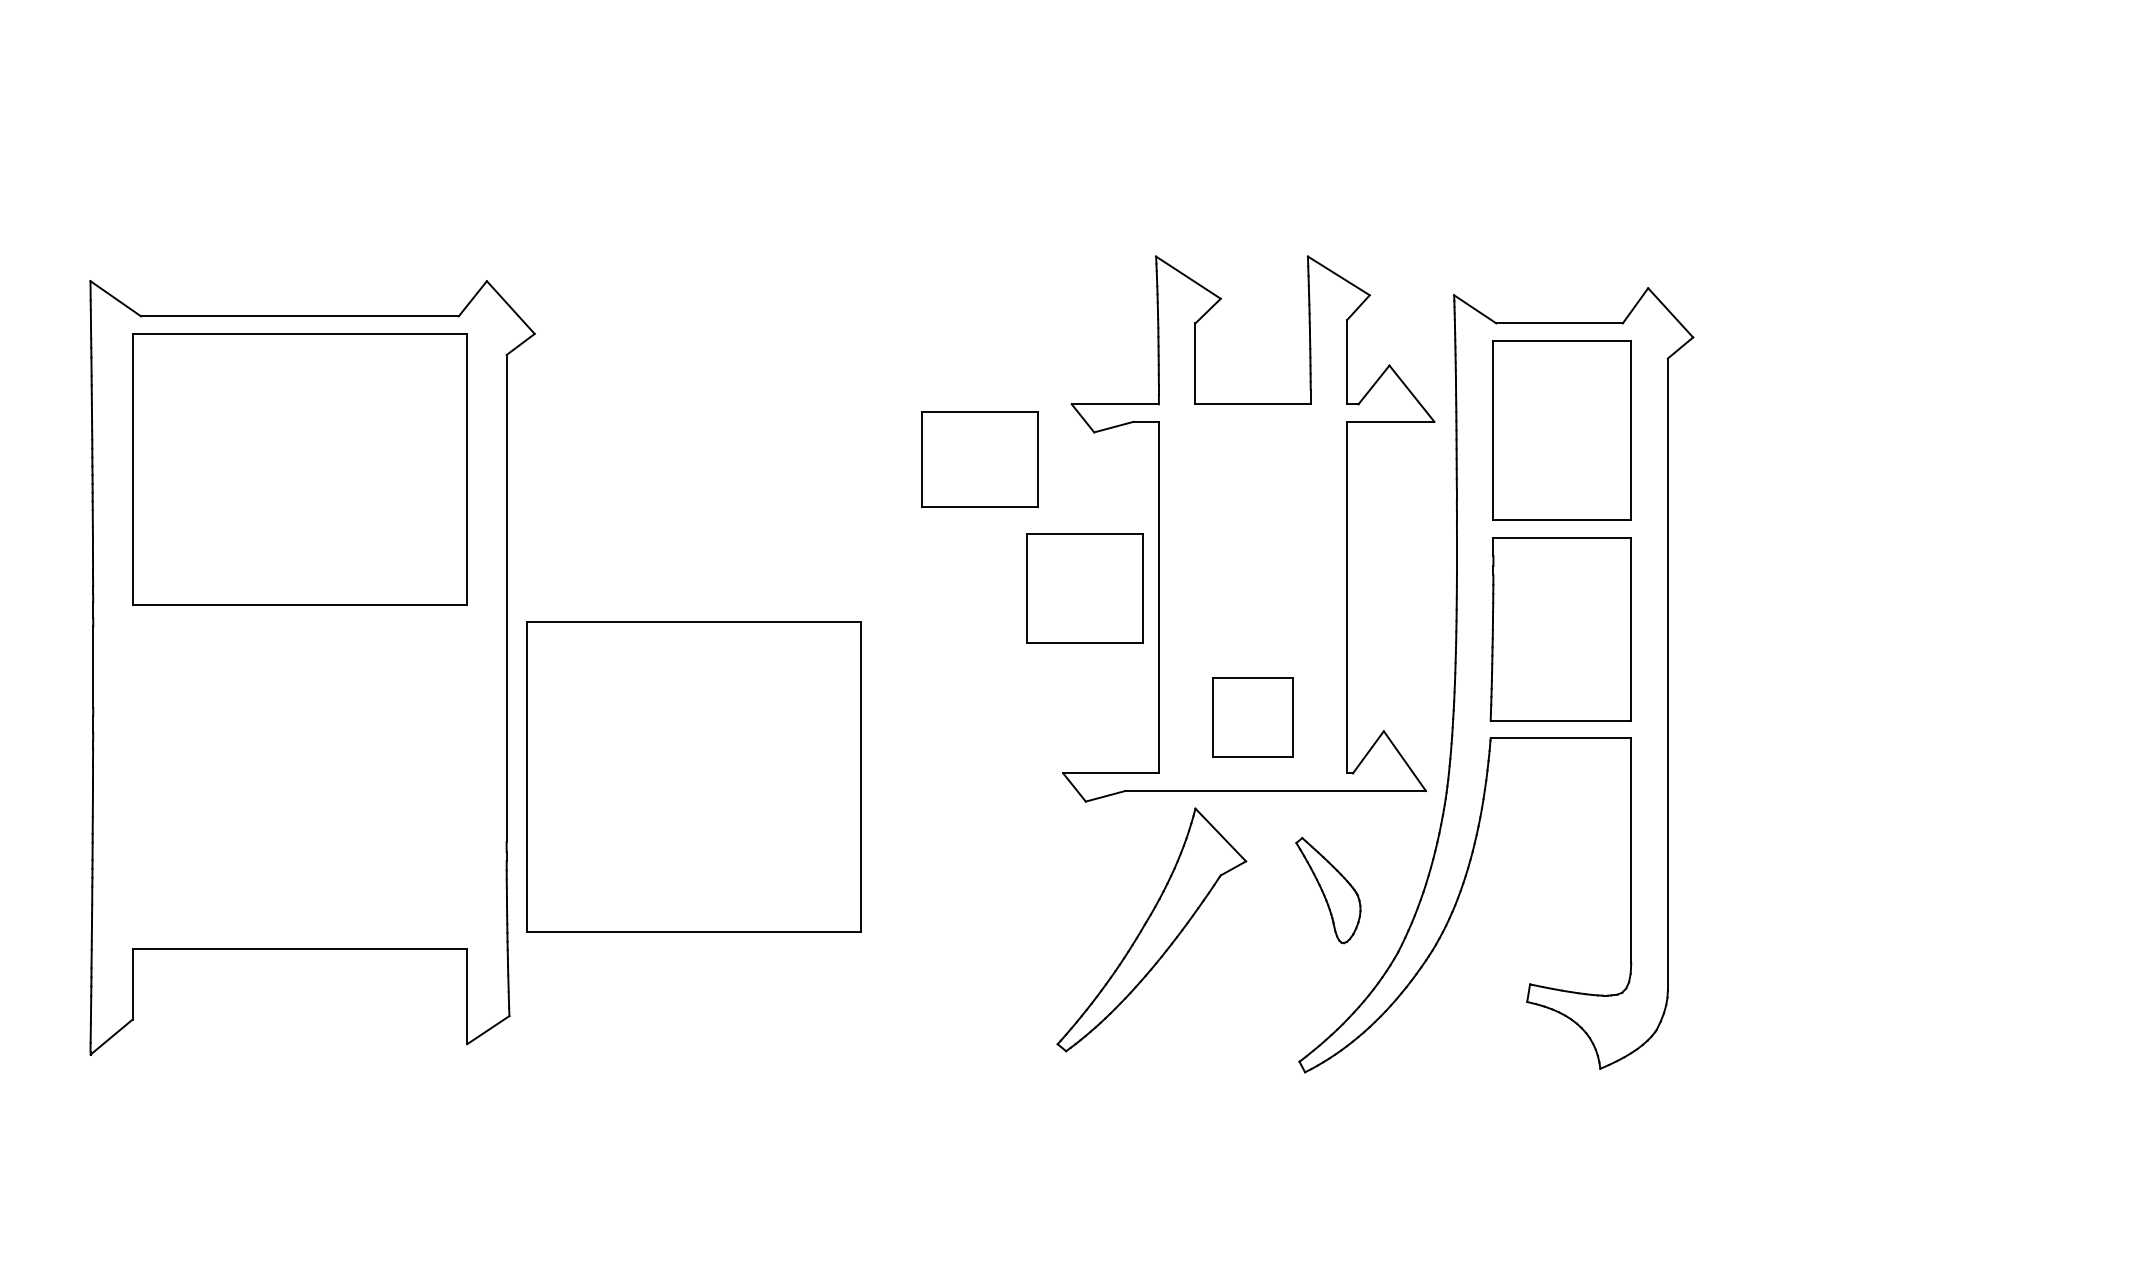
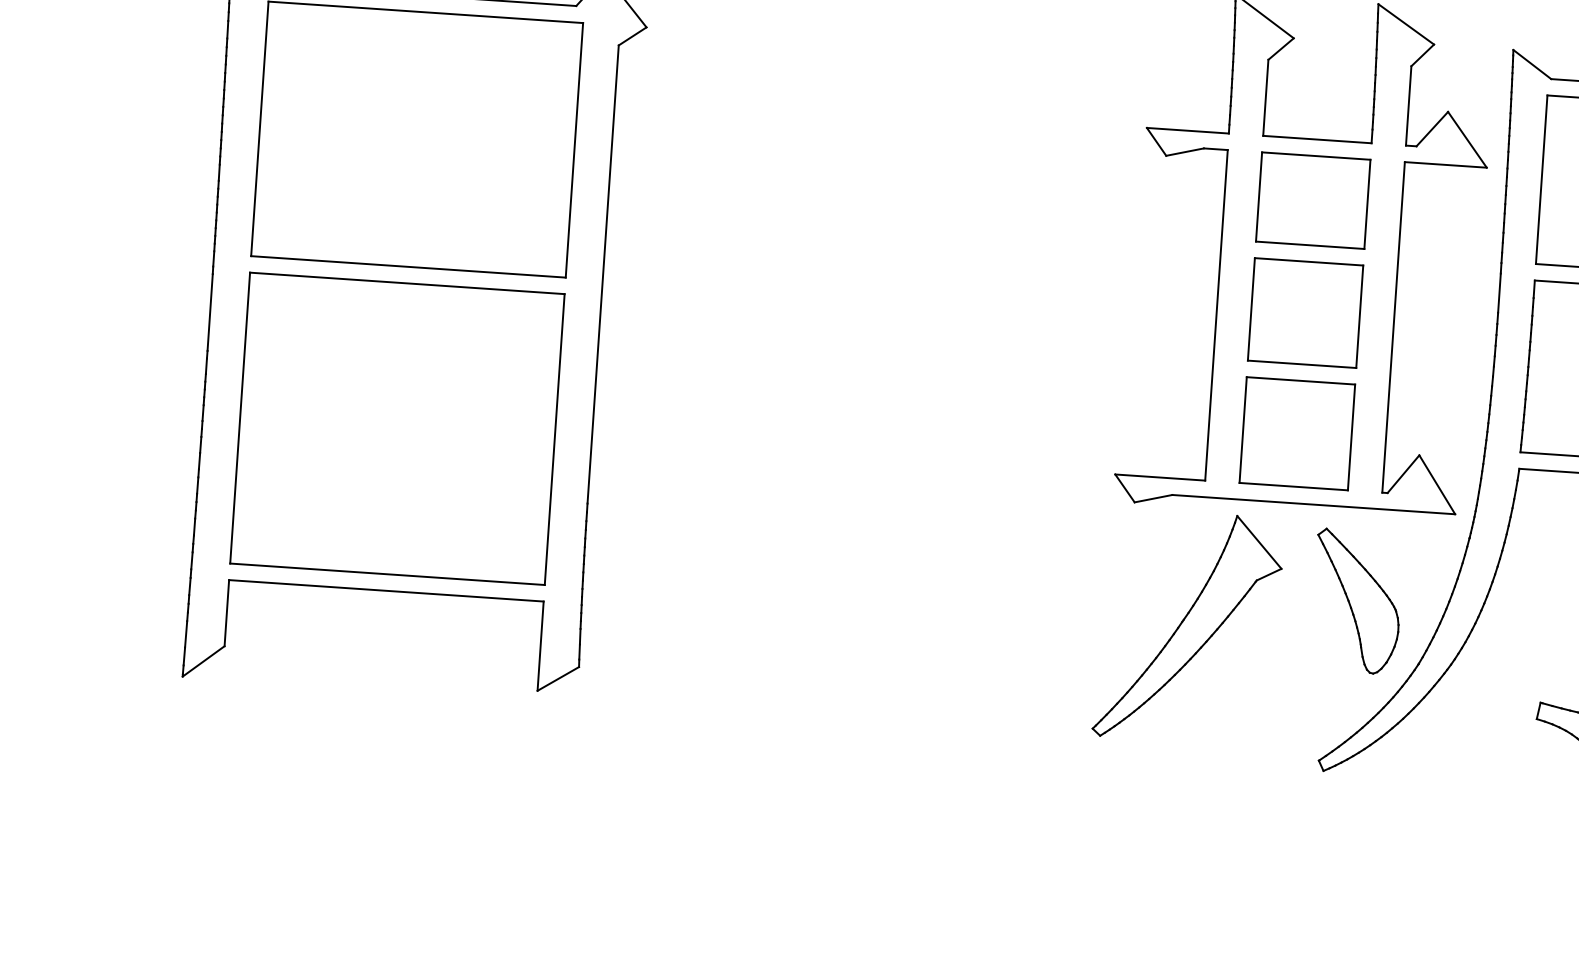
part: (979, 459) -> (1312, 200), moved
part: (1084, 588) -> (1305, 312), moved
part: (1252, 716) -> (1296, 433), size x1.43
part: (693, 776) -> (397, 428), moved
part: (1328, 890) -> (1357, 601), size x1.43

